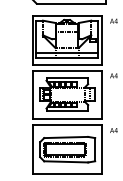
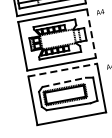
line: (101, 95) -> (91, 34), solid -> dashed
line: (67, 125) -> (63, 70), solid -> dashed
line: (66, 137) -> (64, 82), solid -> dashed

